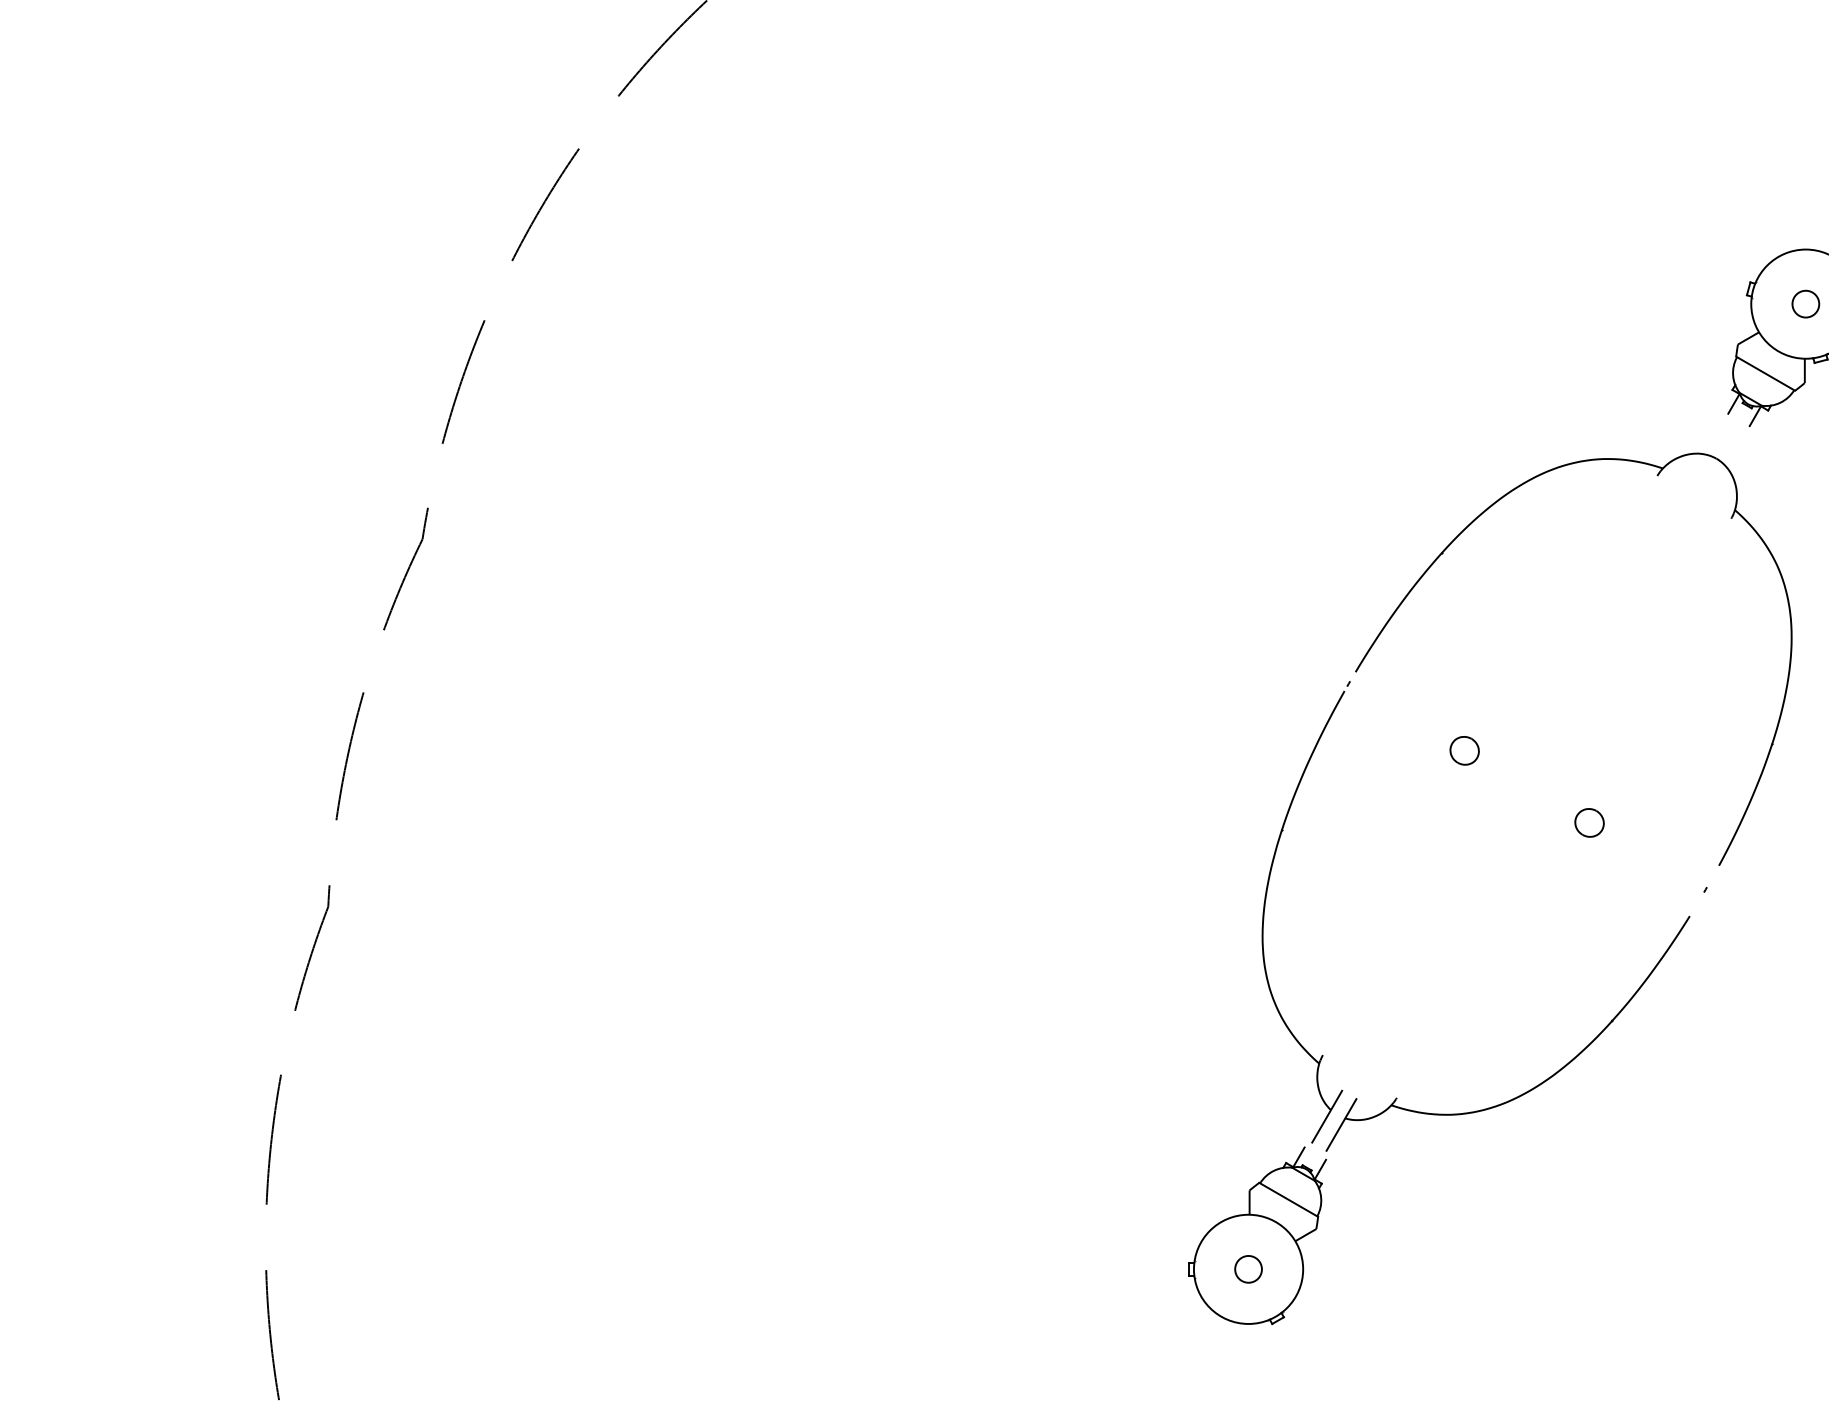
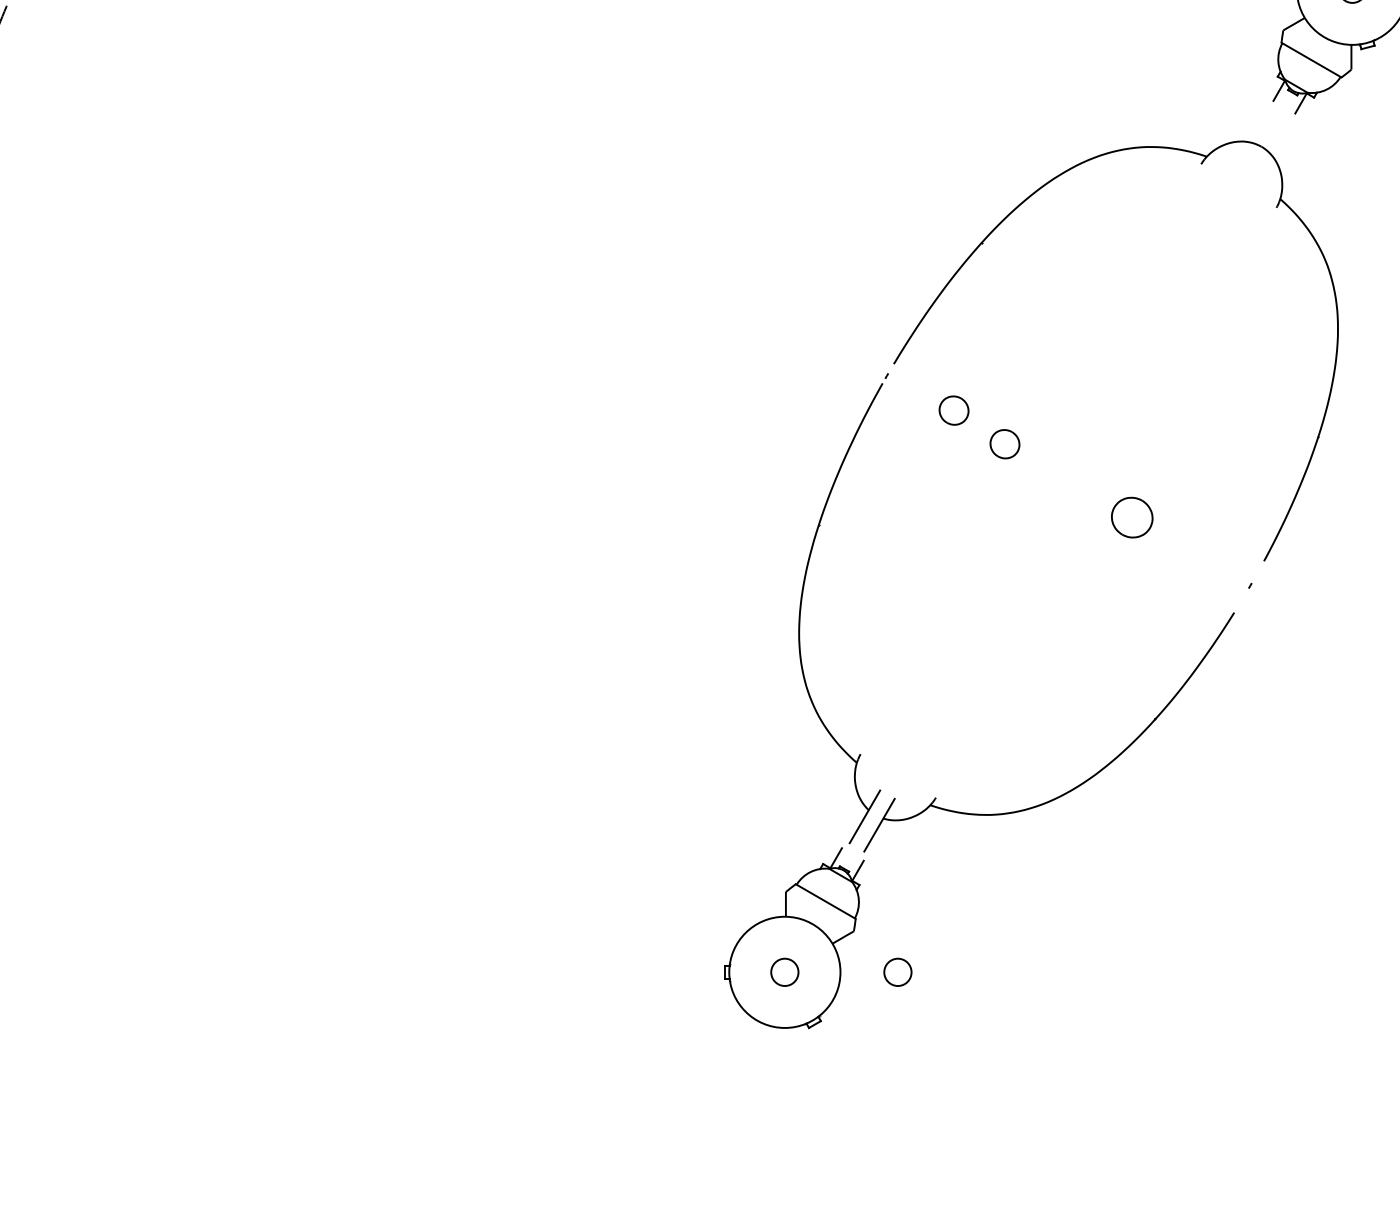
part: (1414, 717) -> (953, 410), added
part: (1589, 822) -> (1132, 517), size x1.4
circle: (1359, 1269) -> (897, 972), added

